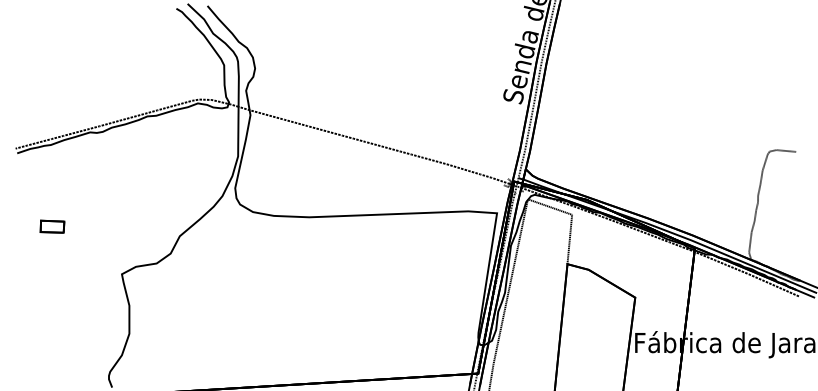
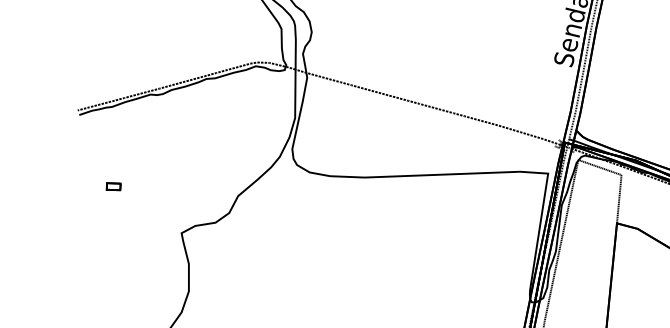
part: (52, 226) -> (113, 186), size x0.6

